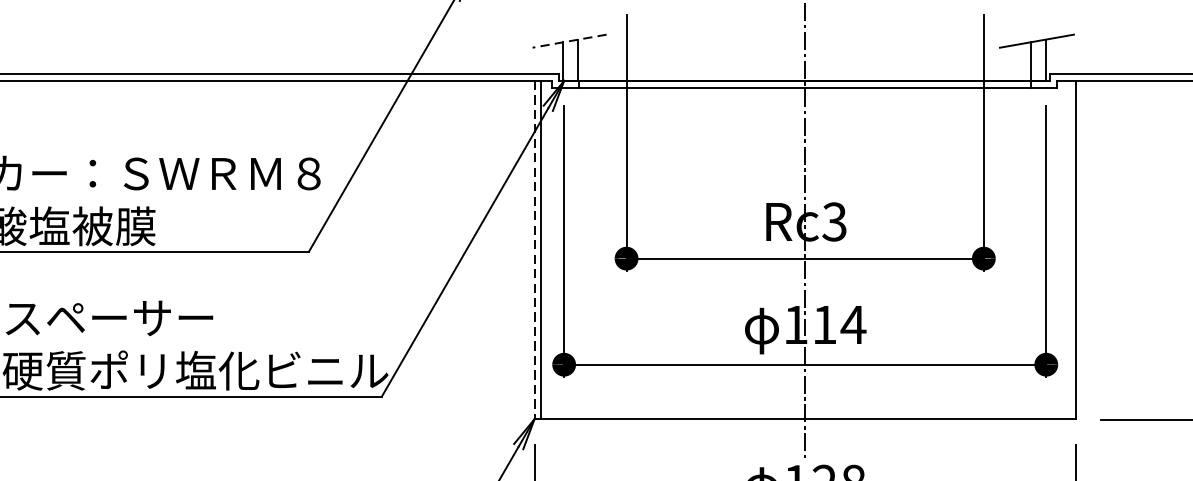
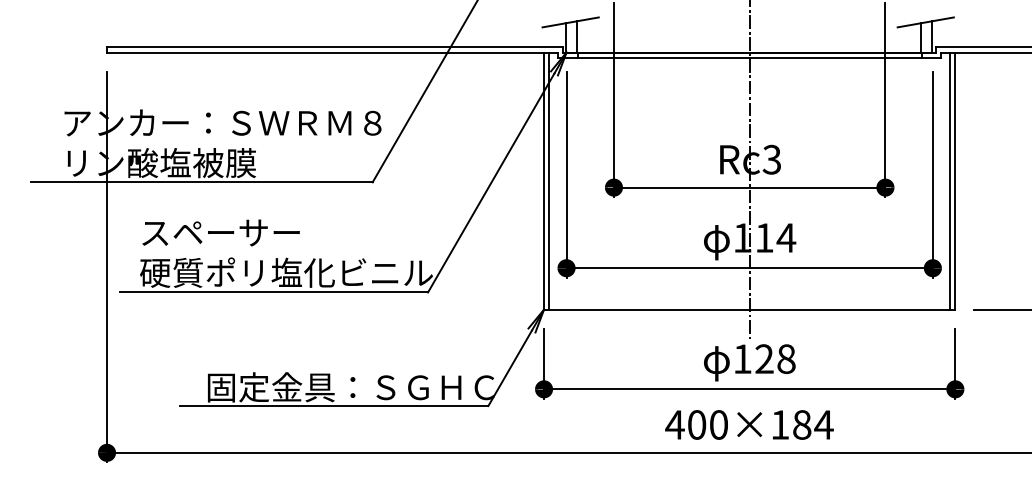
line: (569, 41) -> (570, 22), dashed -> solid
line: (1069, 249) -> (950, 180), added
line: (535, 250) -> (544, 181), dashed -> solid

